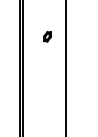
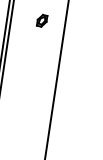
part: (46, 36) -> (40, 20), moved

